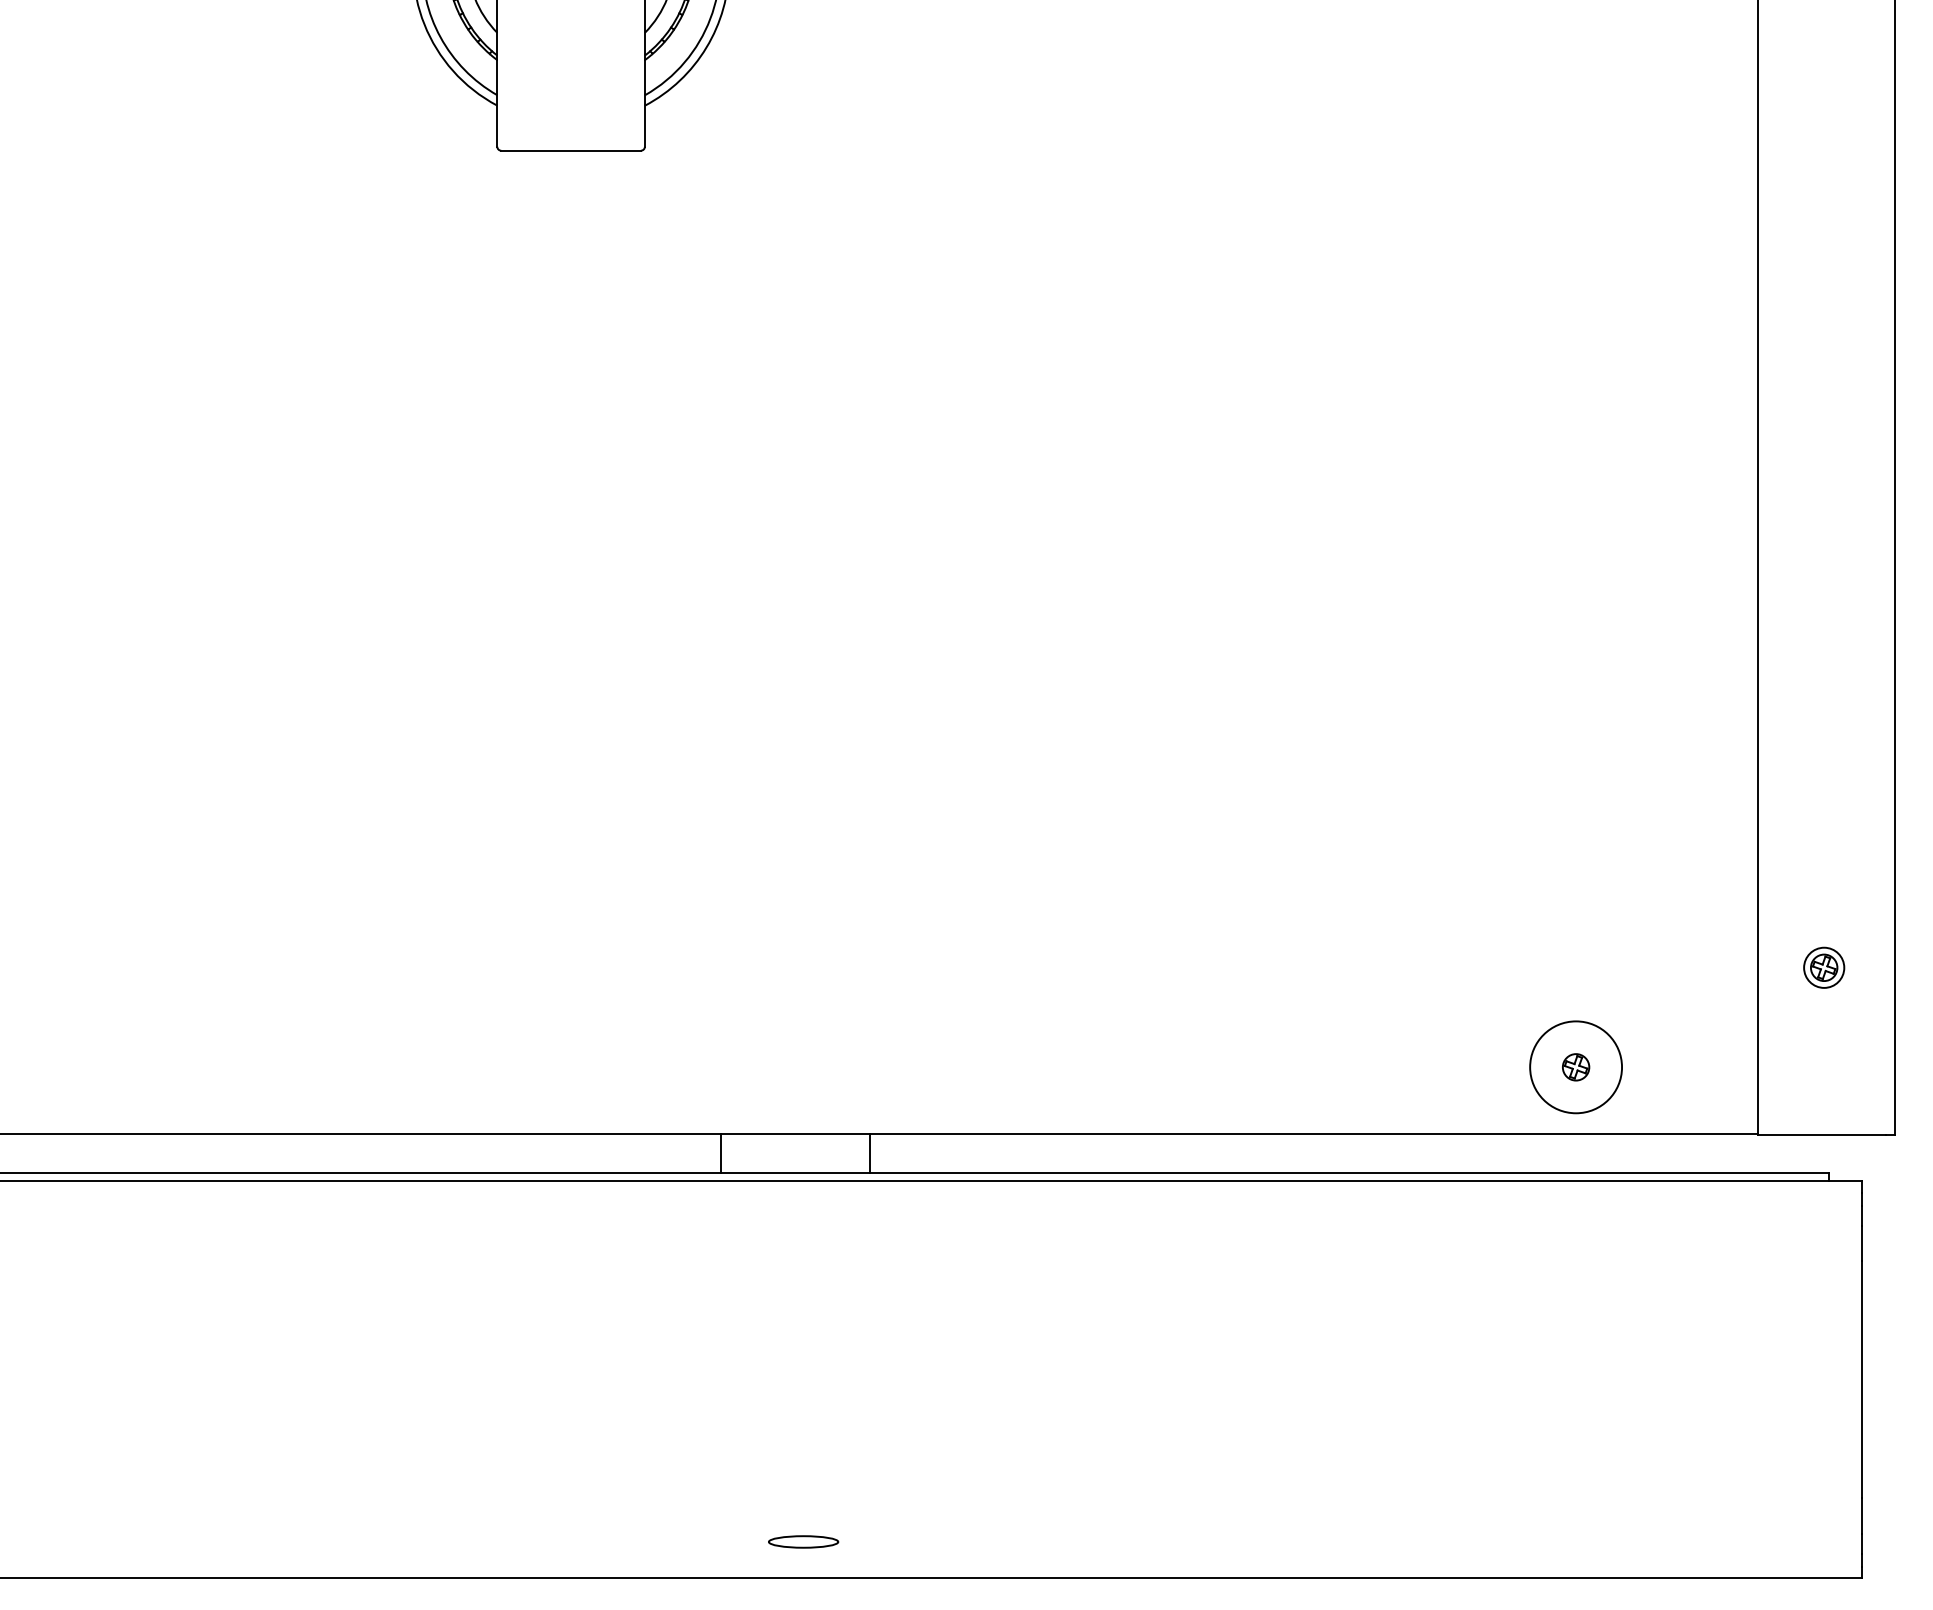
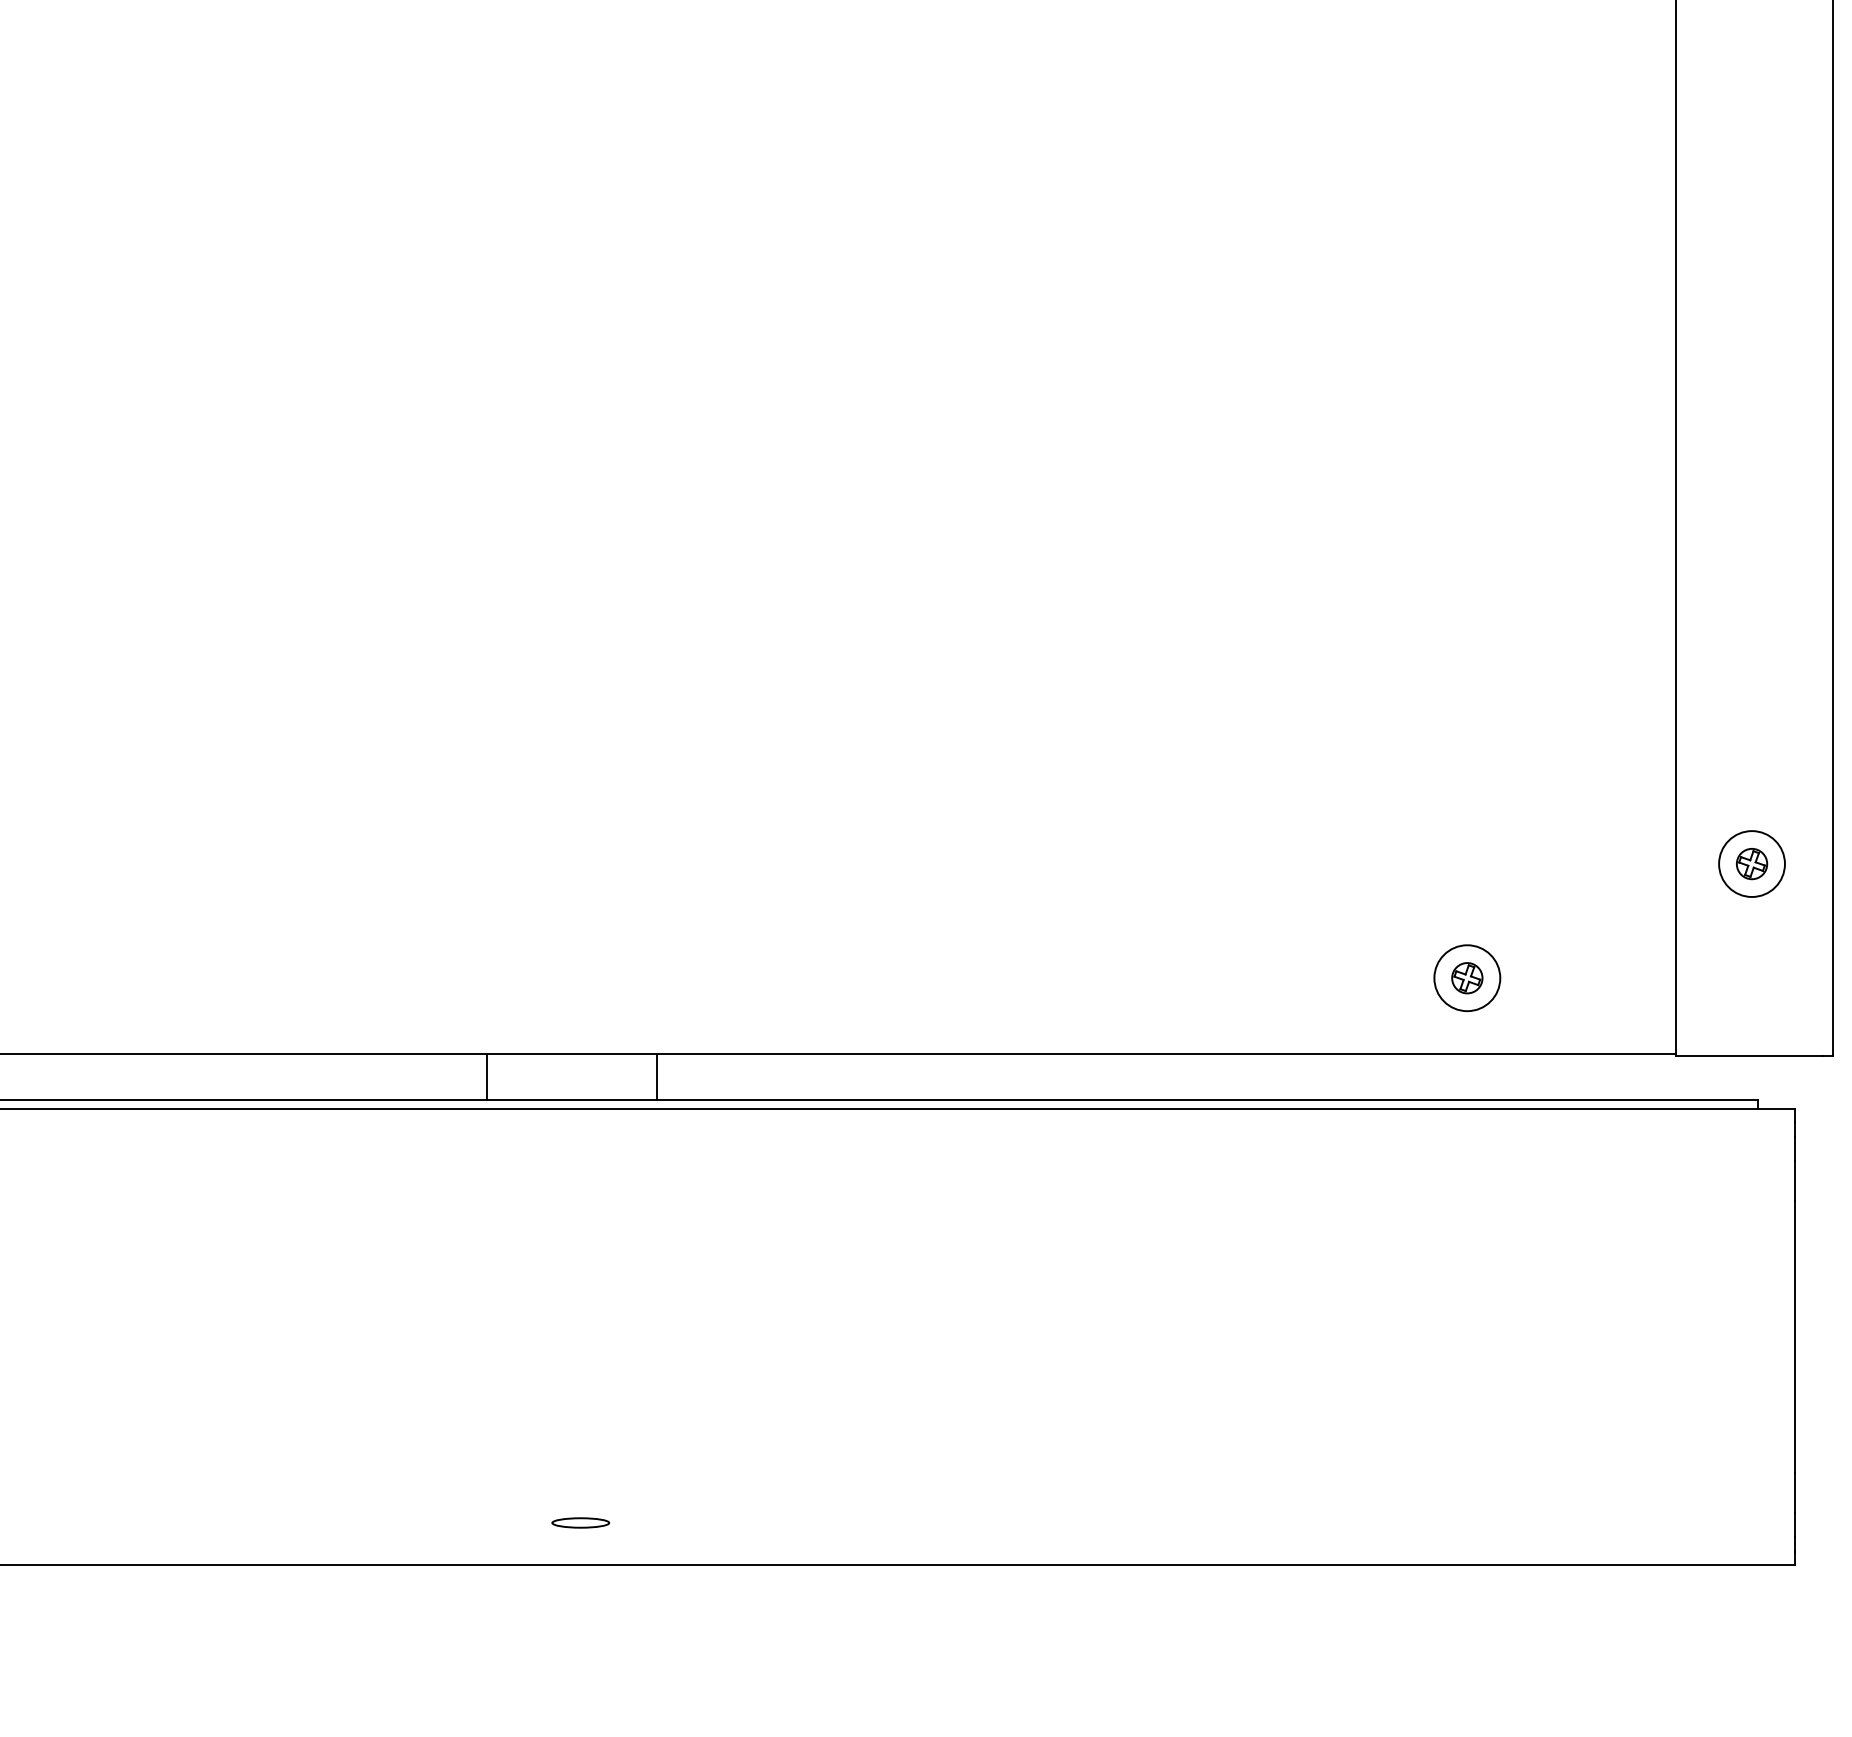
circle: (1823, 967) -> (1751, 863), size x1.43
circle: (1575, 1067) -> (1466, 978), size x0.62
part: (802, 1542) -> (579, 1523), size x0.71

